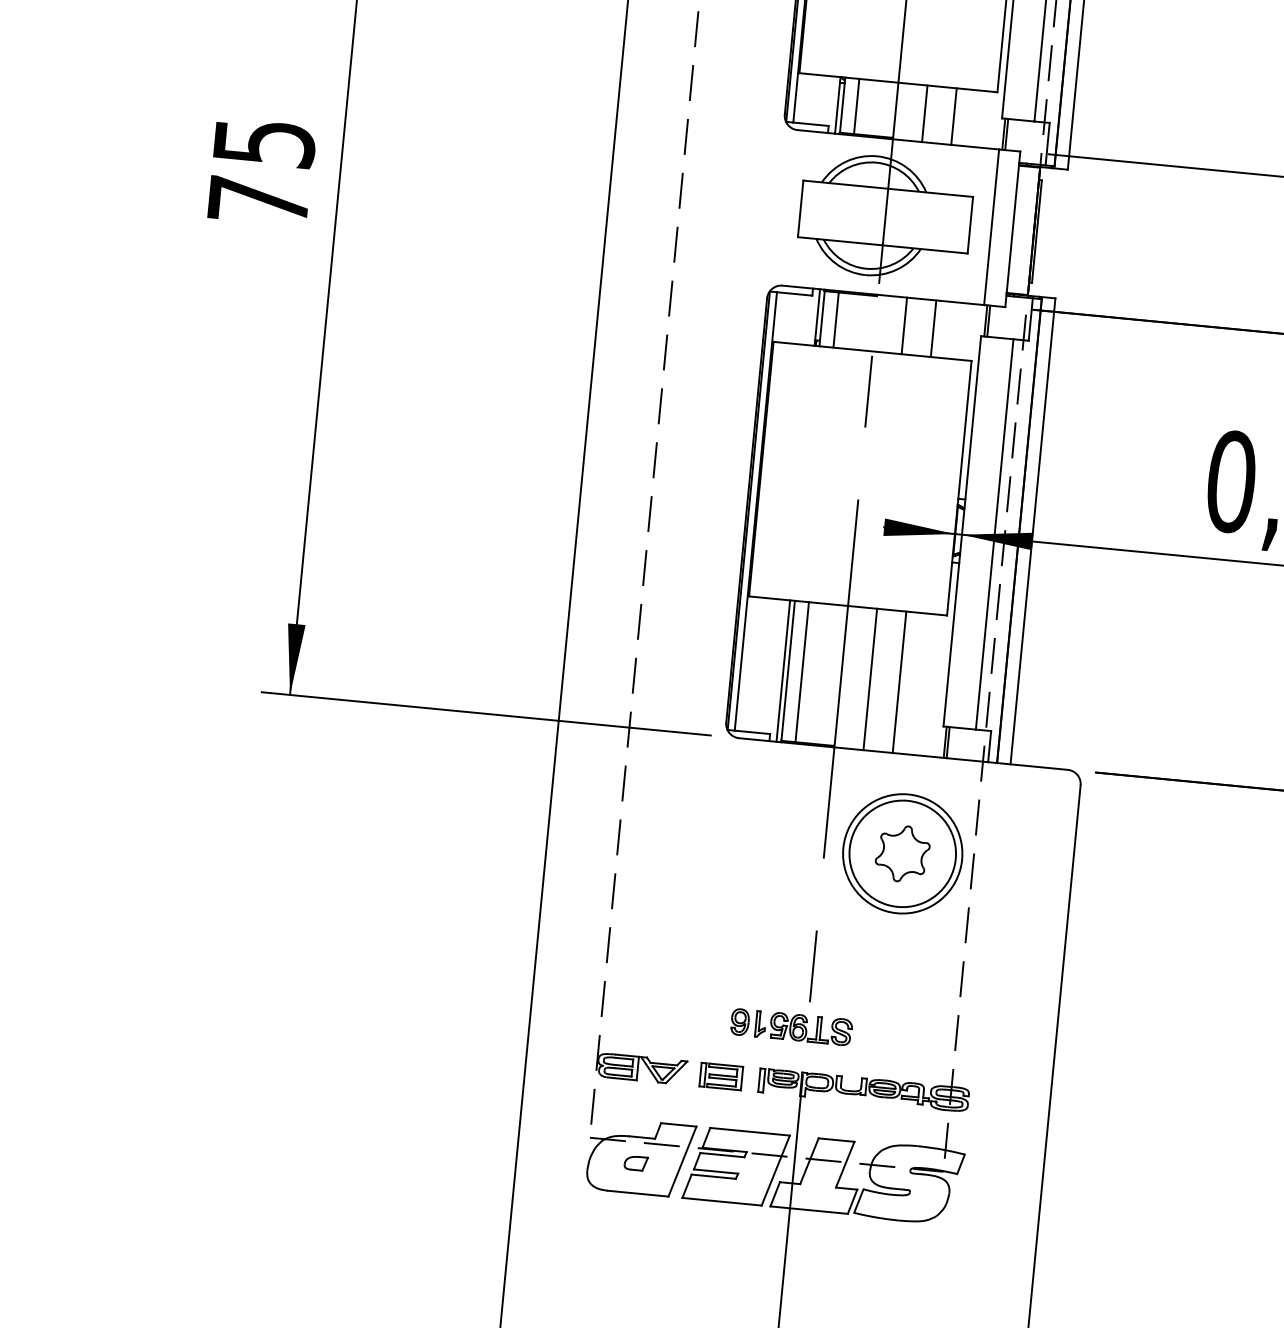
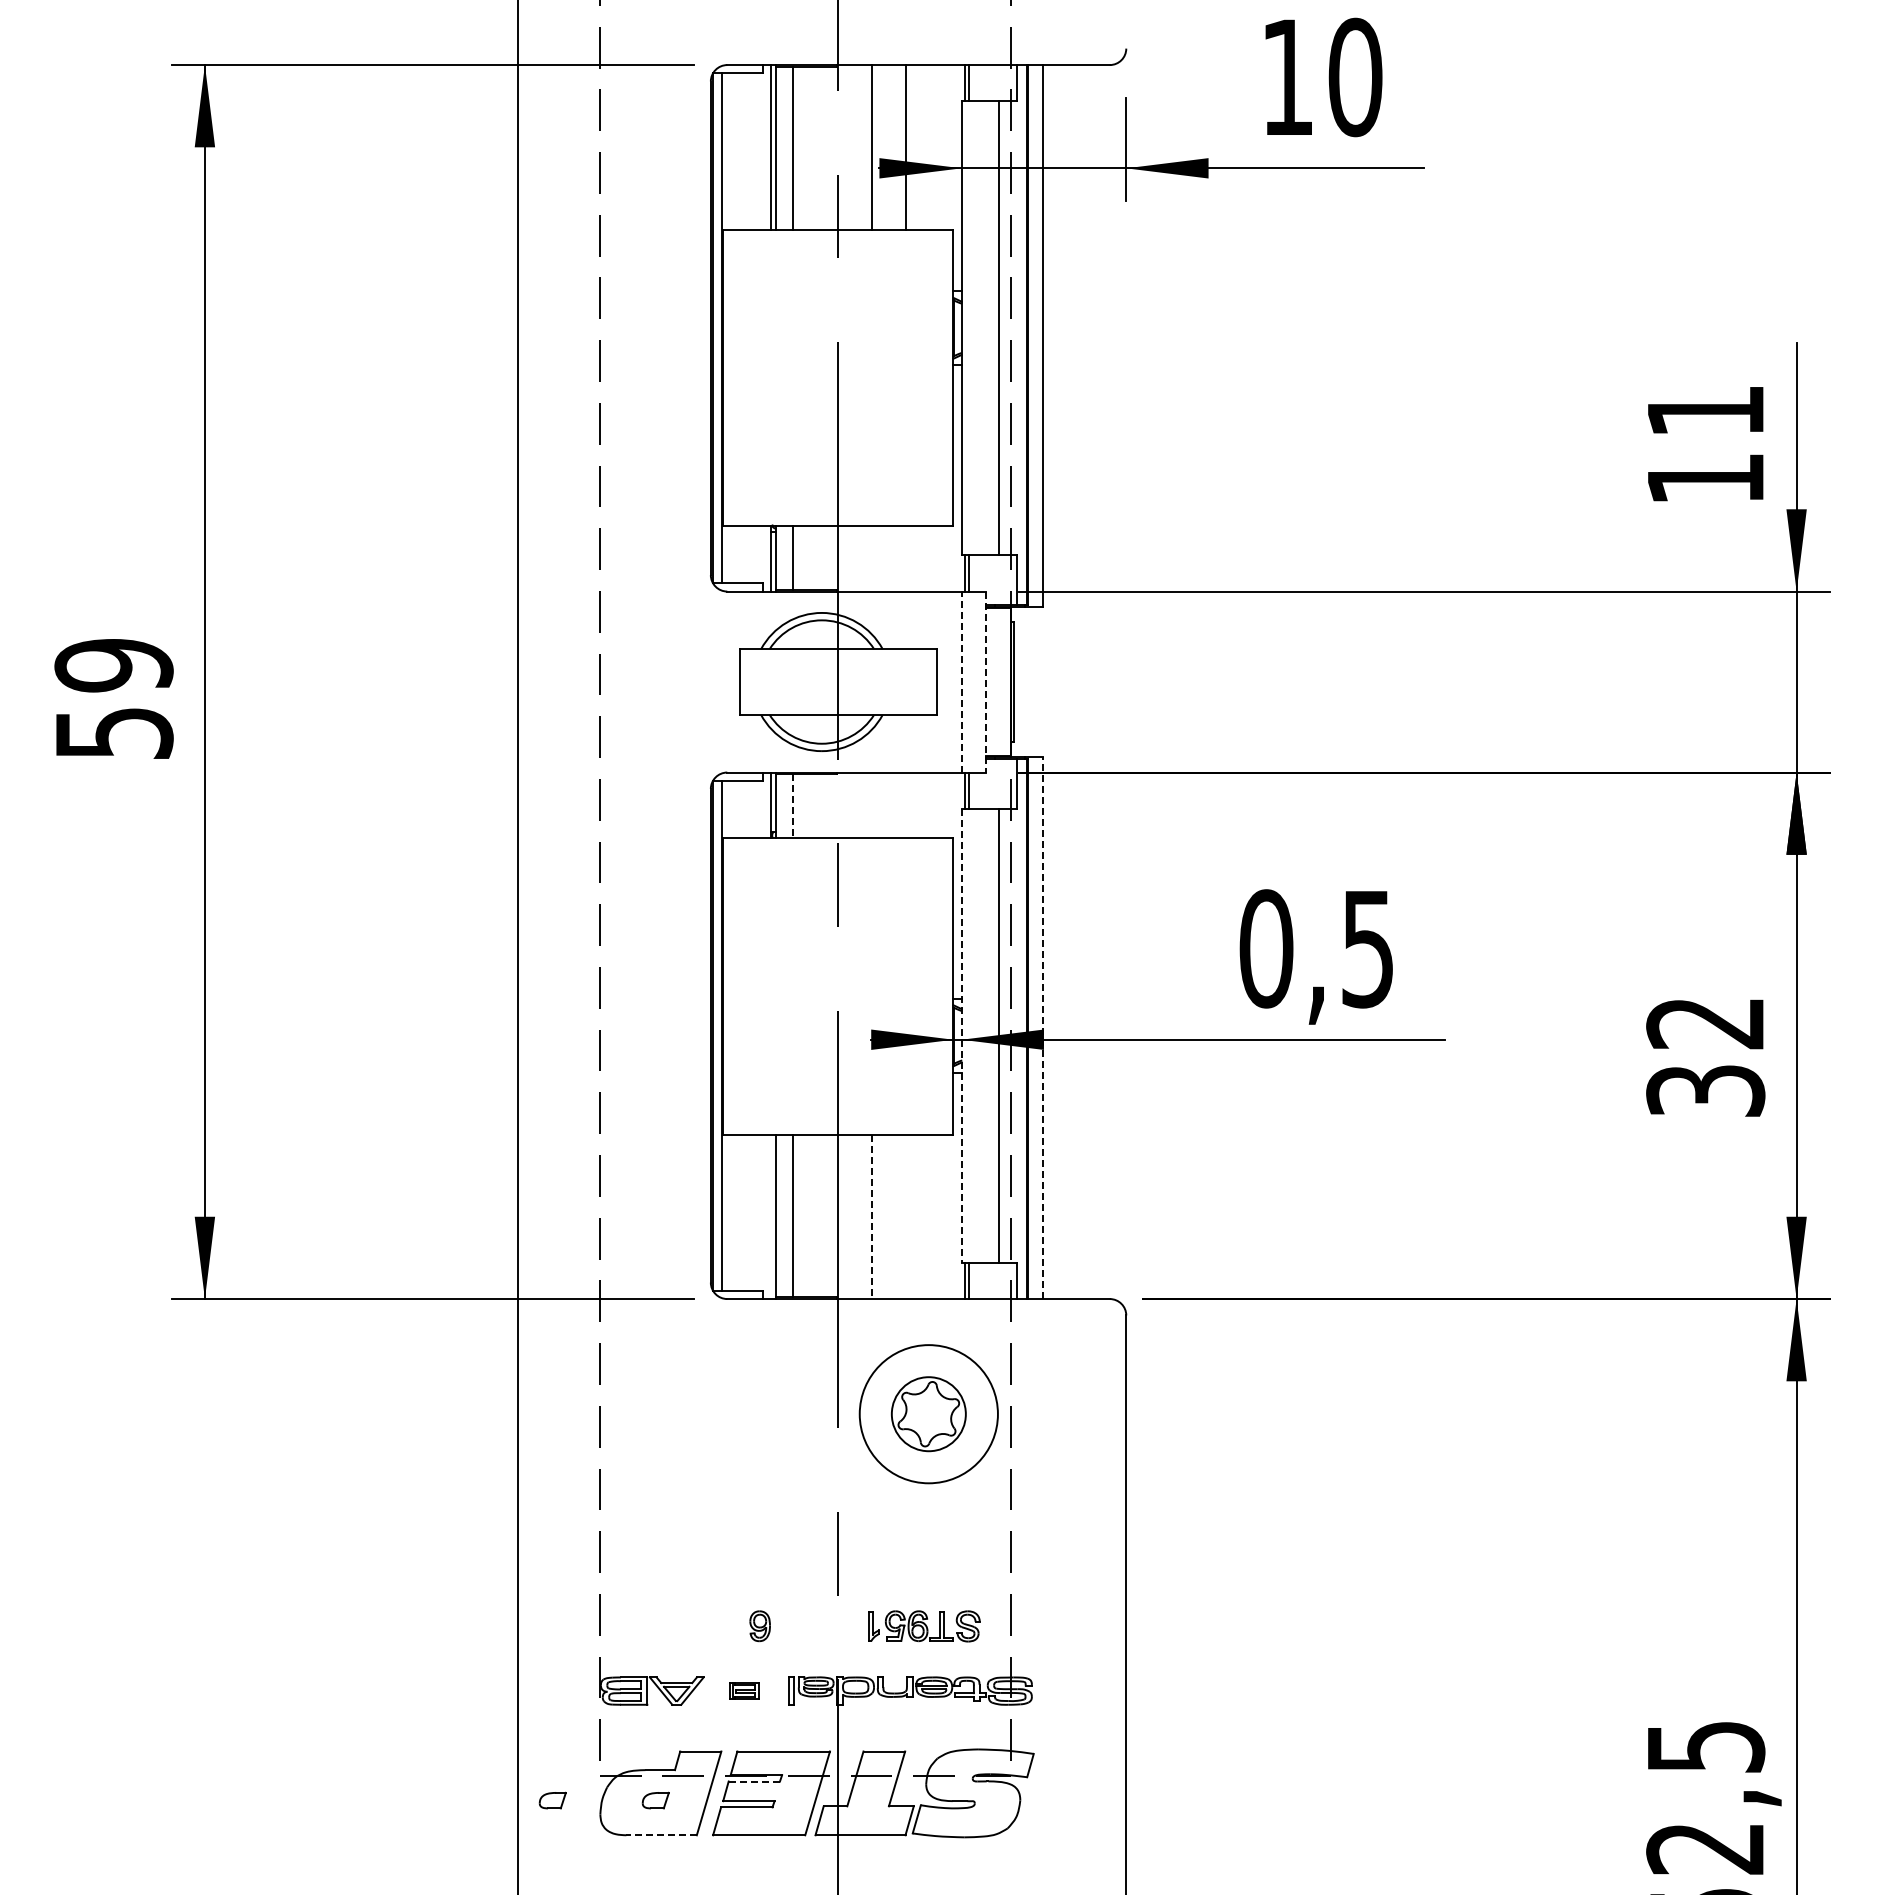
line: (925, 113) -> (872, 558), removed
line: (954, 116) -> (906, 558), removed
text: (261, 171) -> (113, 698), 75 -> 59
line: (991, 226) -> (961, 681), solid -> dashed
line: (1012, 229) -> (986, 682), solid -> dashed
line: (835, 320) -> (792, 806), solid -> dashed
line: (904, 326) -> (872, 805), removed
line: (933, 328) -> (906, 805), removed
line: (1033, 530) -> (1043, 1027), solid -> dashed
line: (962, 531) -> (961, 1036), solid -> dashed
line: (783, 670) -> (770, 1216), removed
line: (870, 680) -> (872, 1217), solid -> dashed
line: (899, 682) -> (906, 1216), removed
circle: (902, 853) -> (928, 1413), size x0.6
part: (804, 1028) -> (924, 1626), moved
part: (721, 1076) -> (744, 1690), size x0.6
part: (547, 1154) -> (552, 1800), added
line: (722, 1155) -> (754, 1781), solid -> dashed
line: (638, 1193) -> (661, 1835), solid -> dashed

